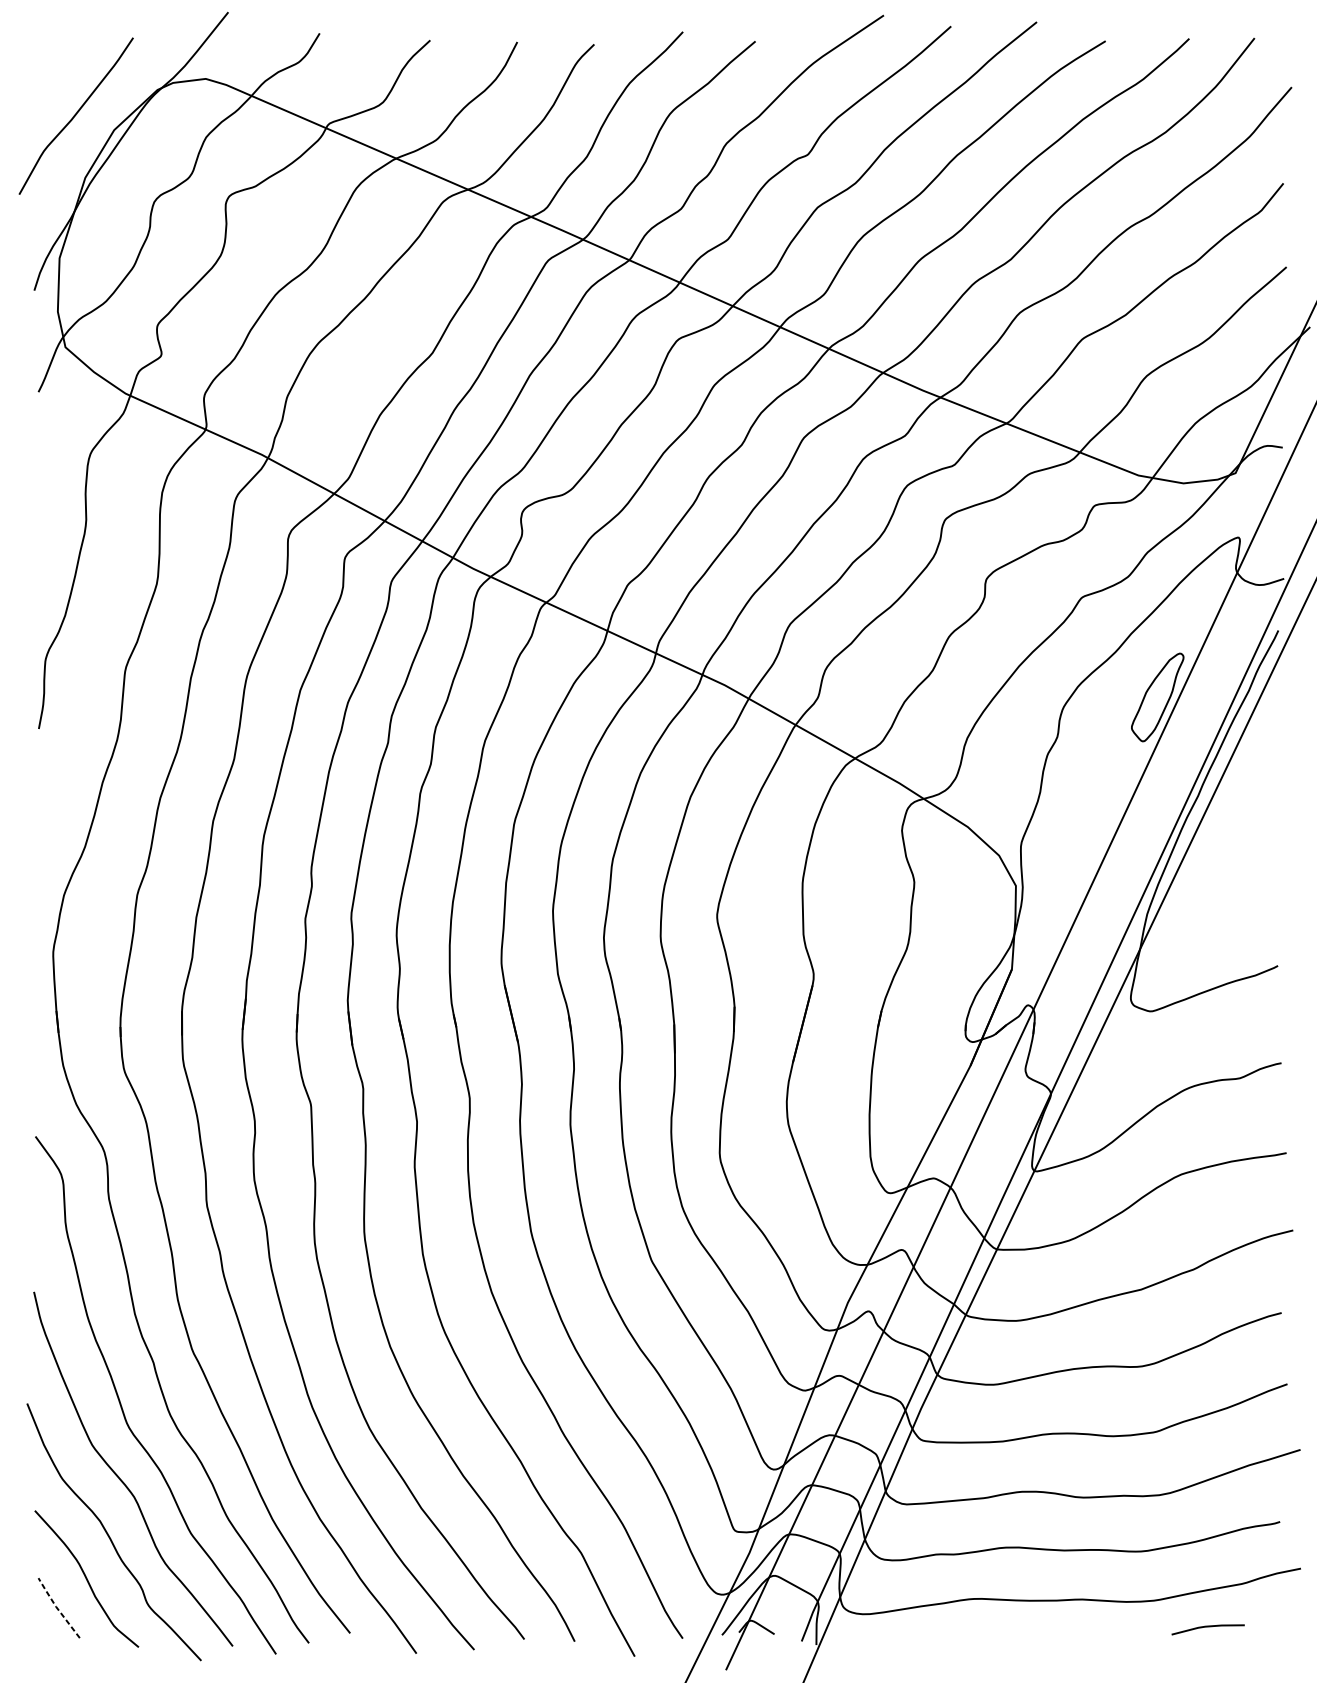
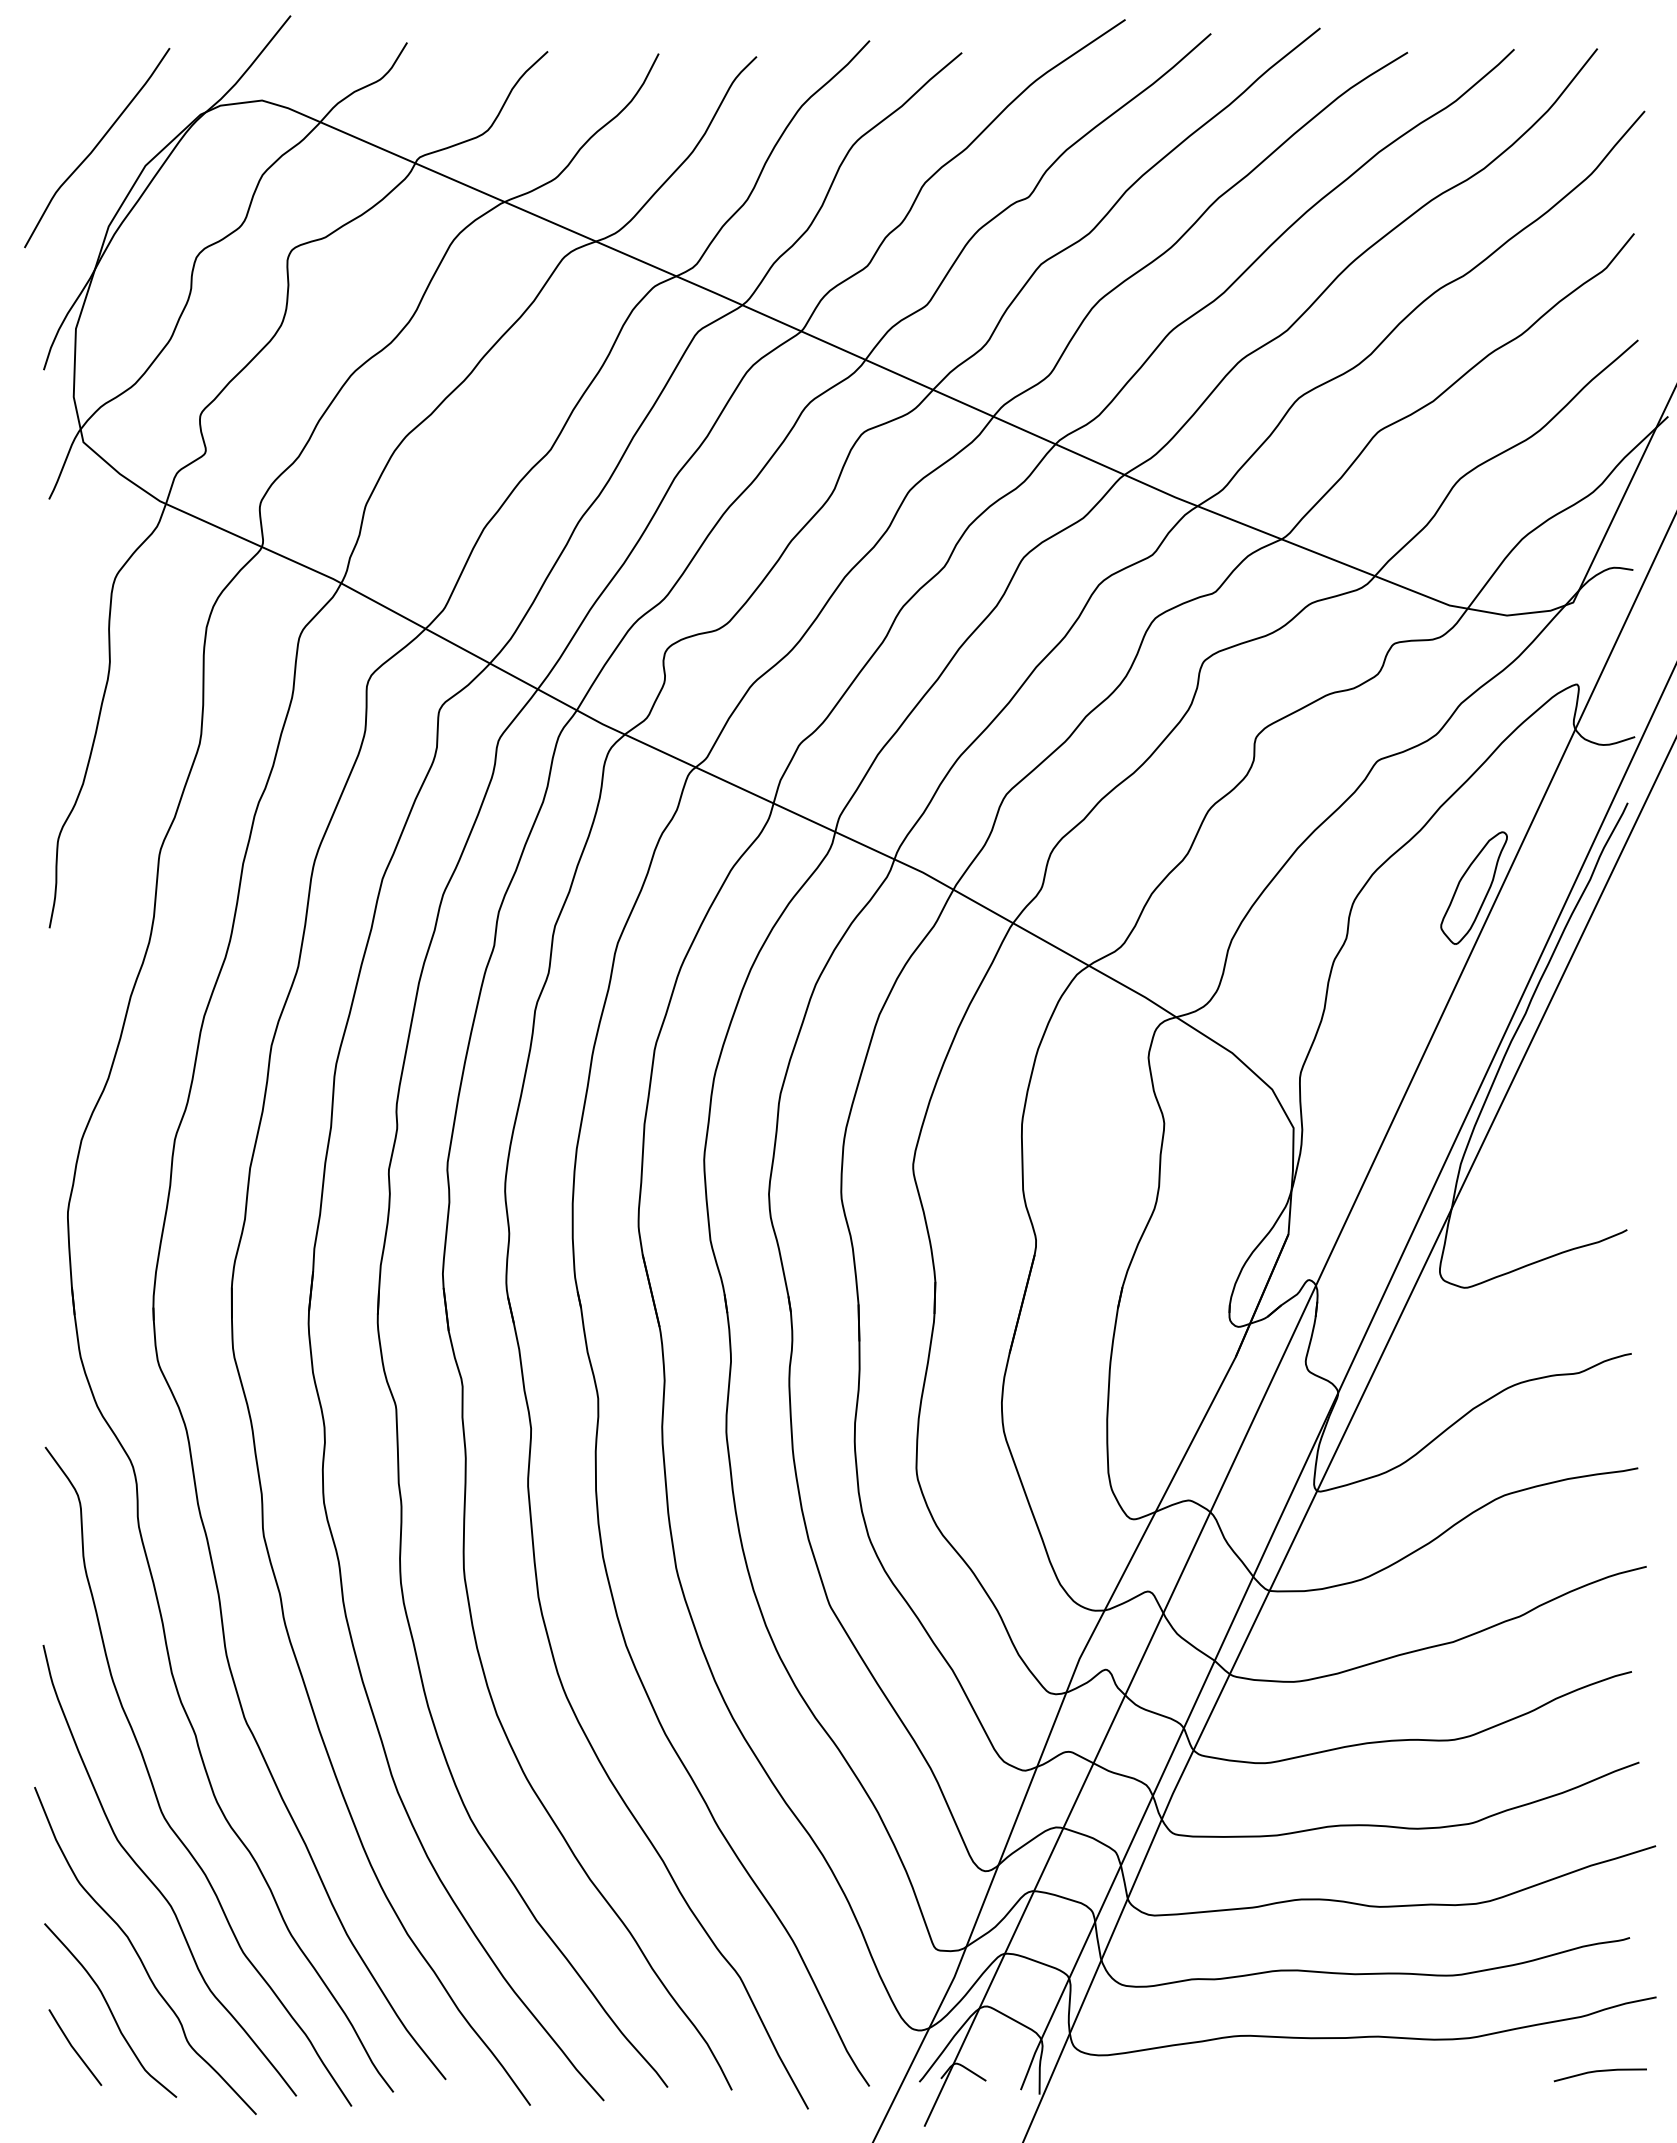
line: (57, 1608) -> (73, 2048), dashed -> solid
line: (1205, 1627) -> (1597, 2072), moved

